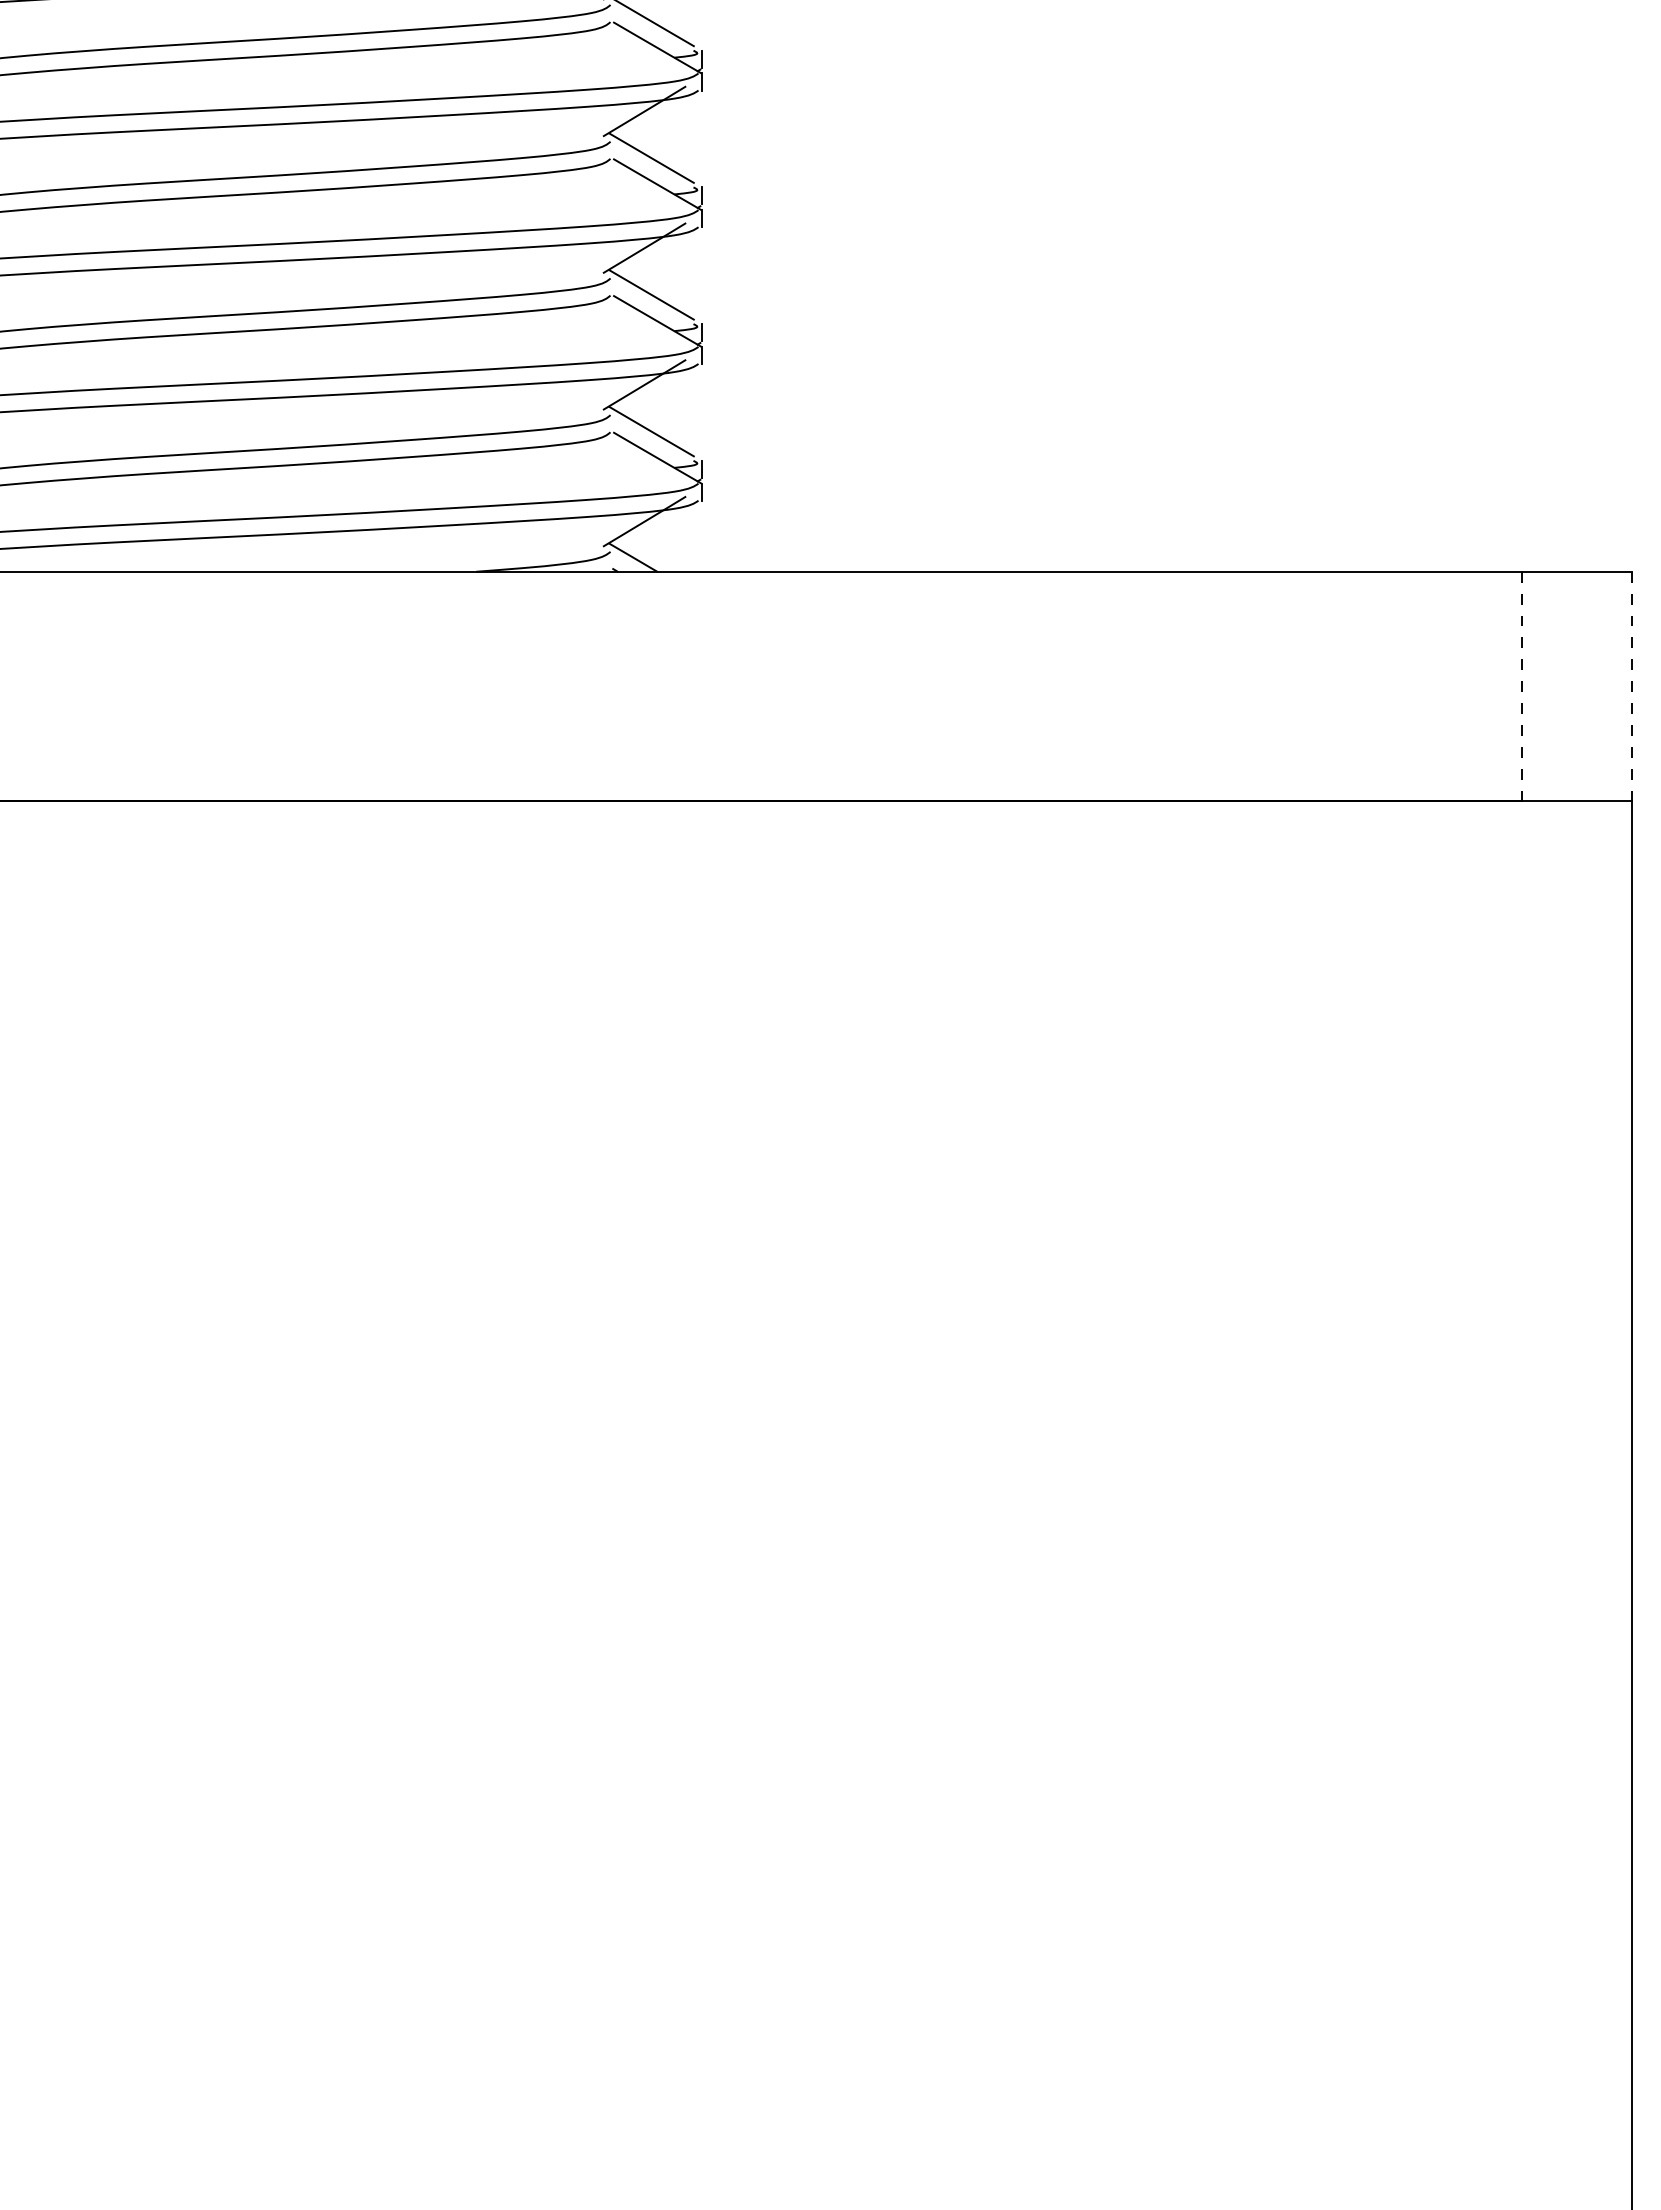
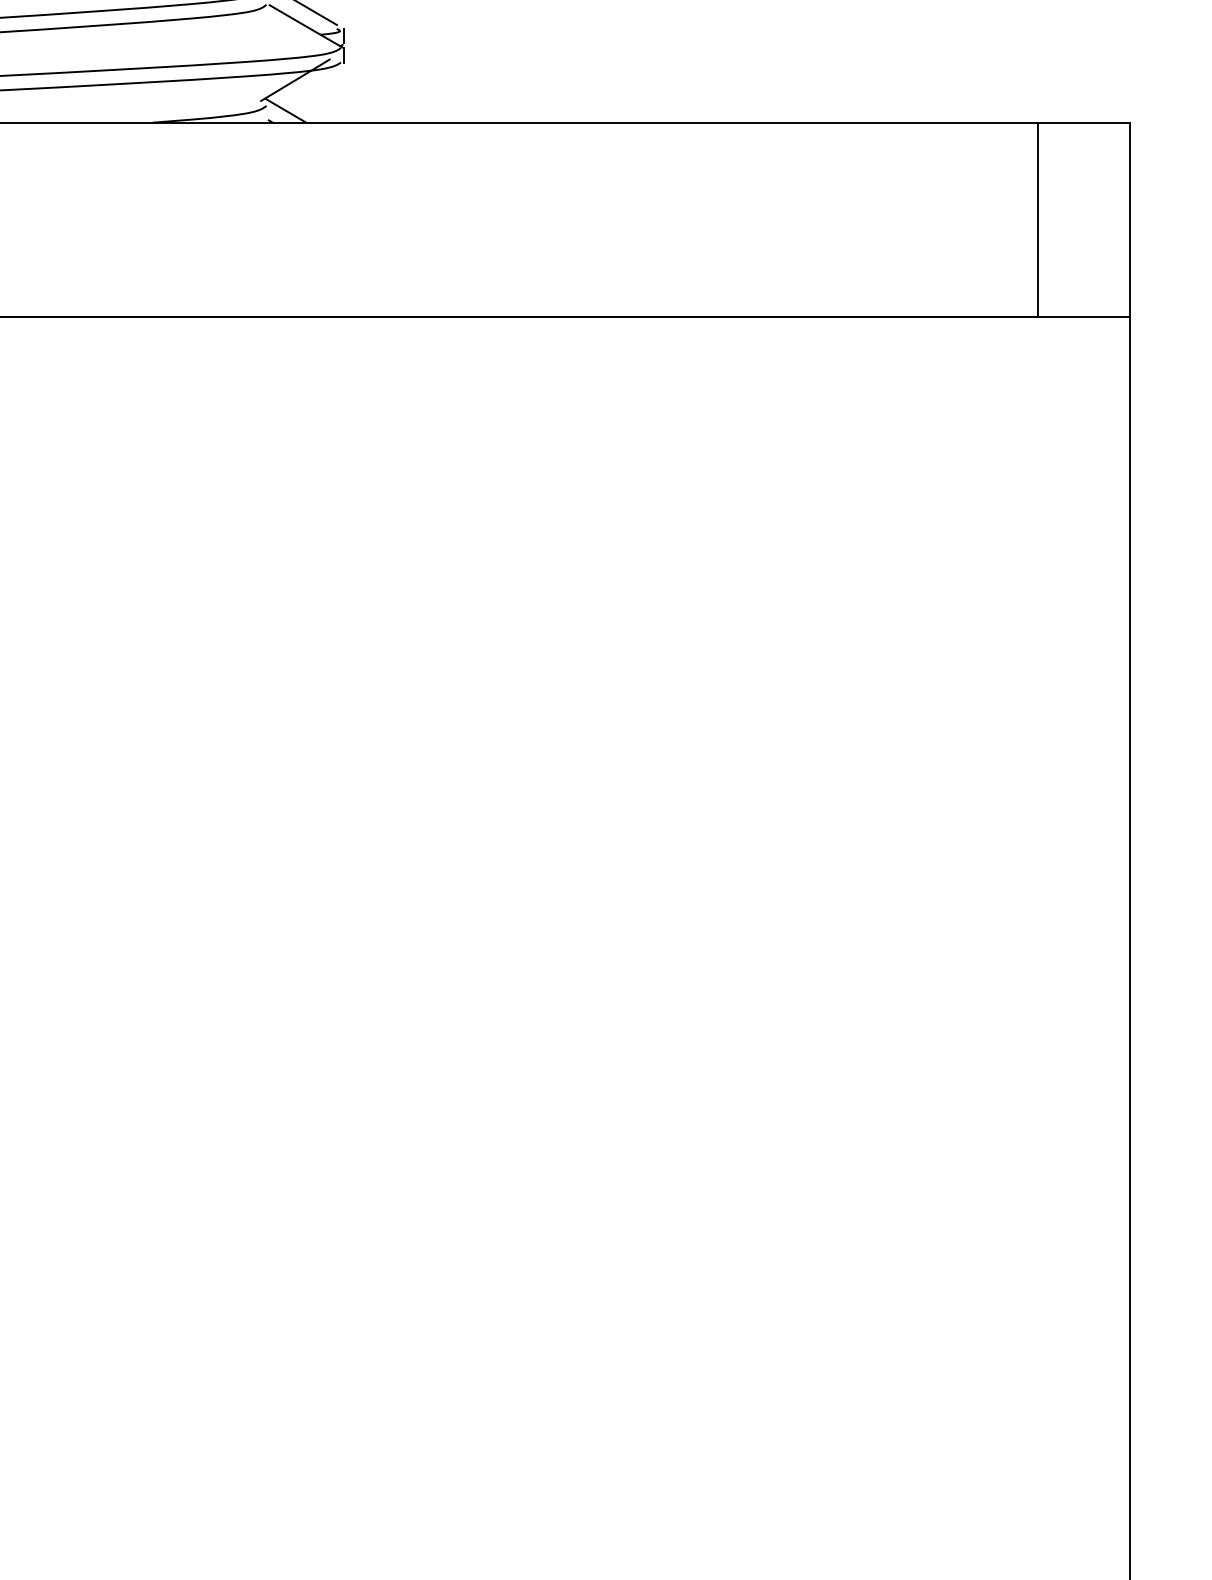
line: (1522, 686) -> (1037, 219), dashed -> solid
line: (1631, 686) -> (1129, 219), dashed -> solid

